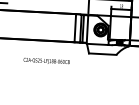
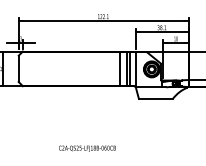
text: (46, 61) -> (87, 148), moved

